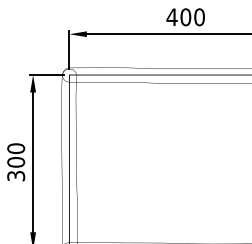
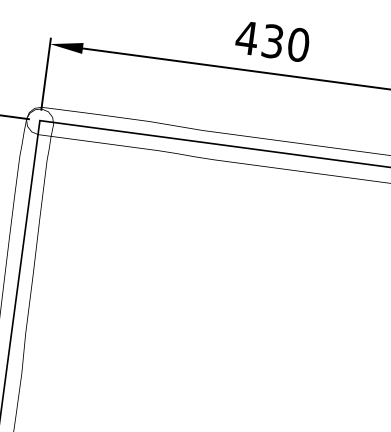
text: (185, 17) -> (272, 41), 400 -> 430

